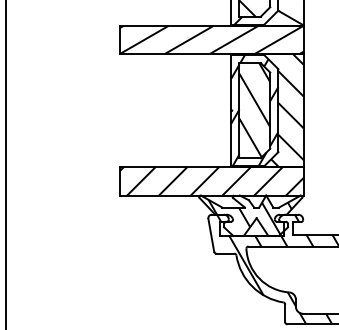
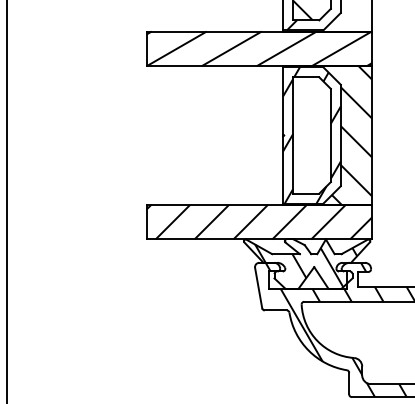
hatch: (280, 17) -> (343, 21), removed
hatch: (254, 110) -> (311, 135), removed

